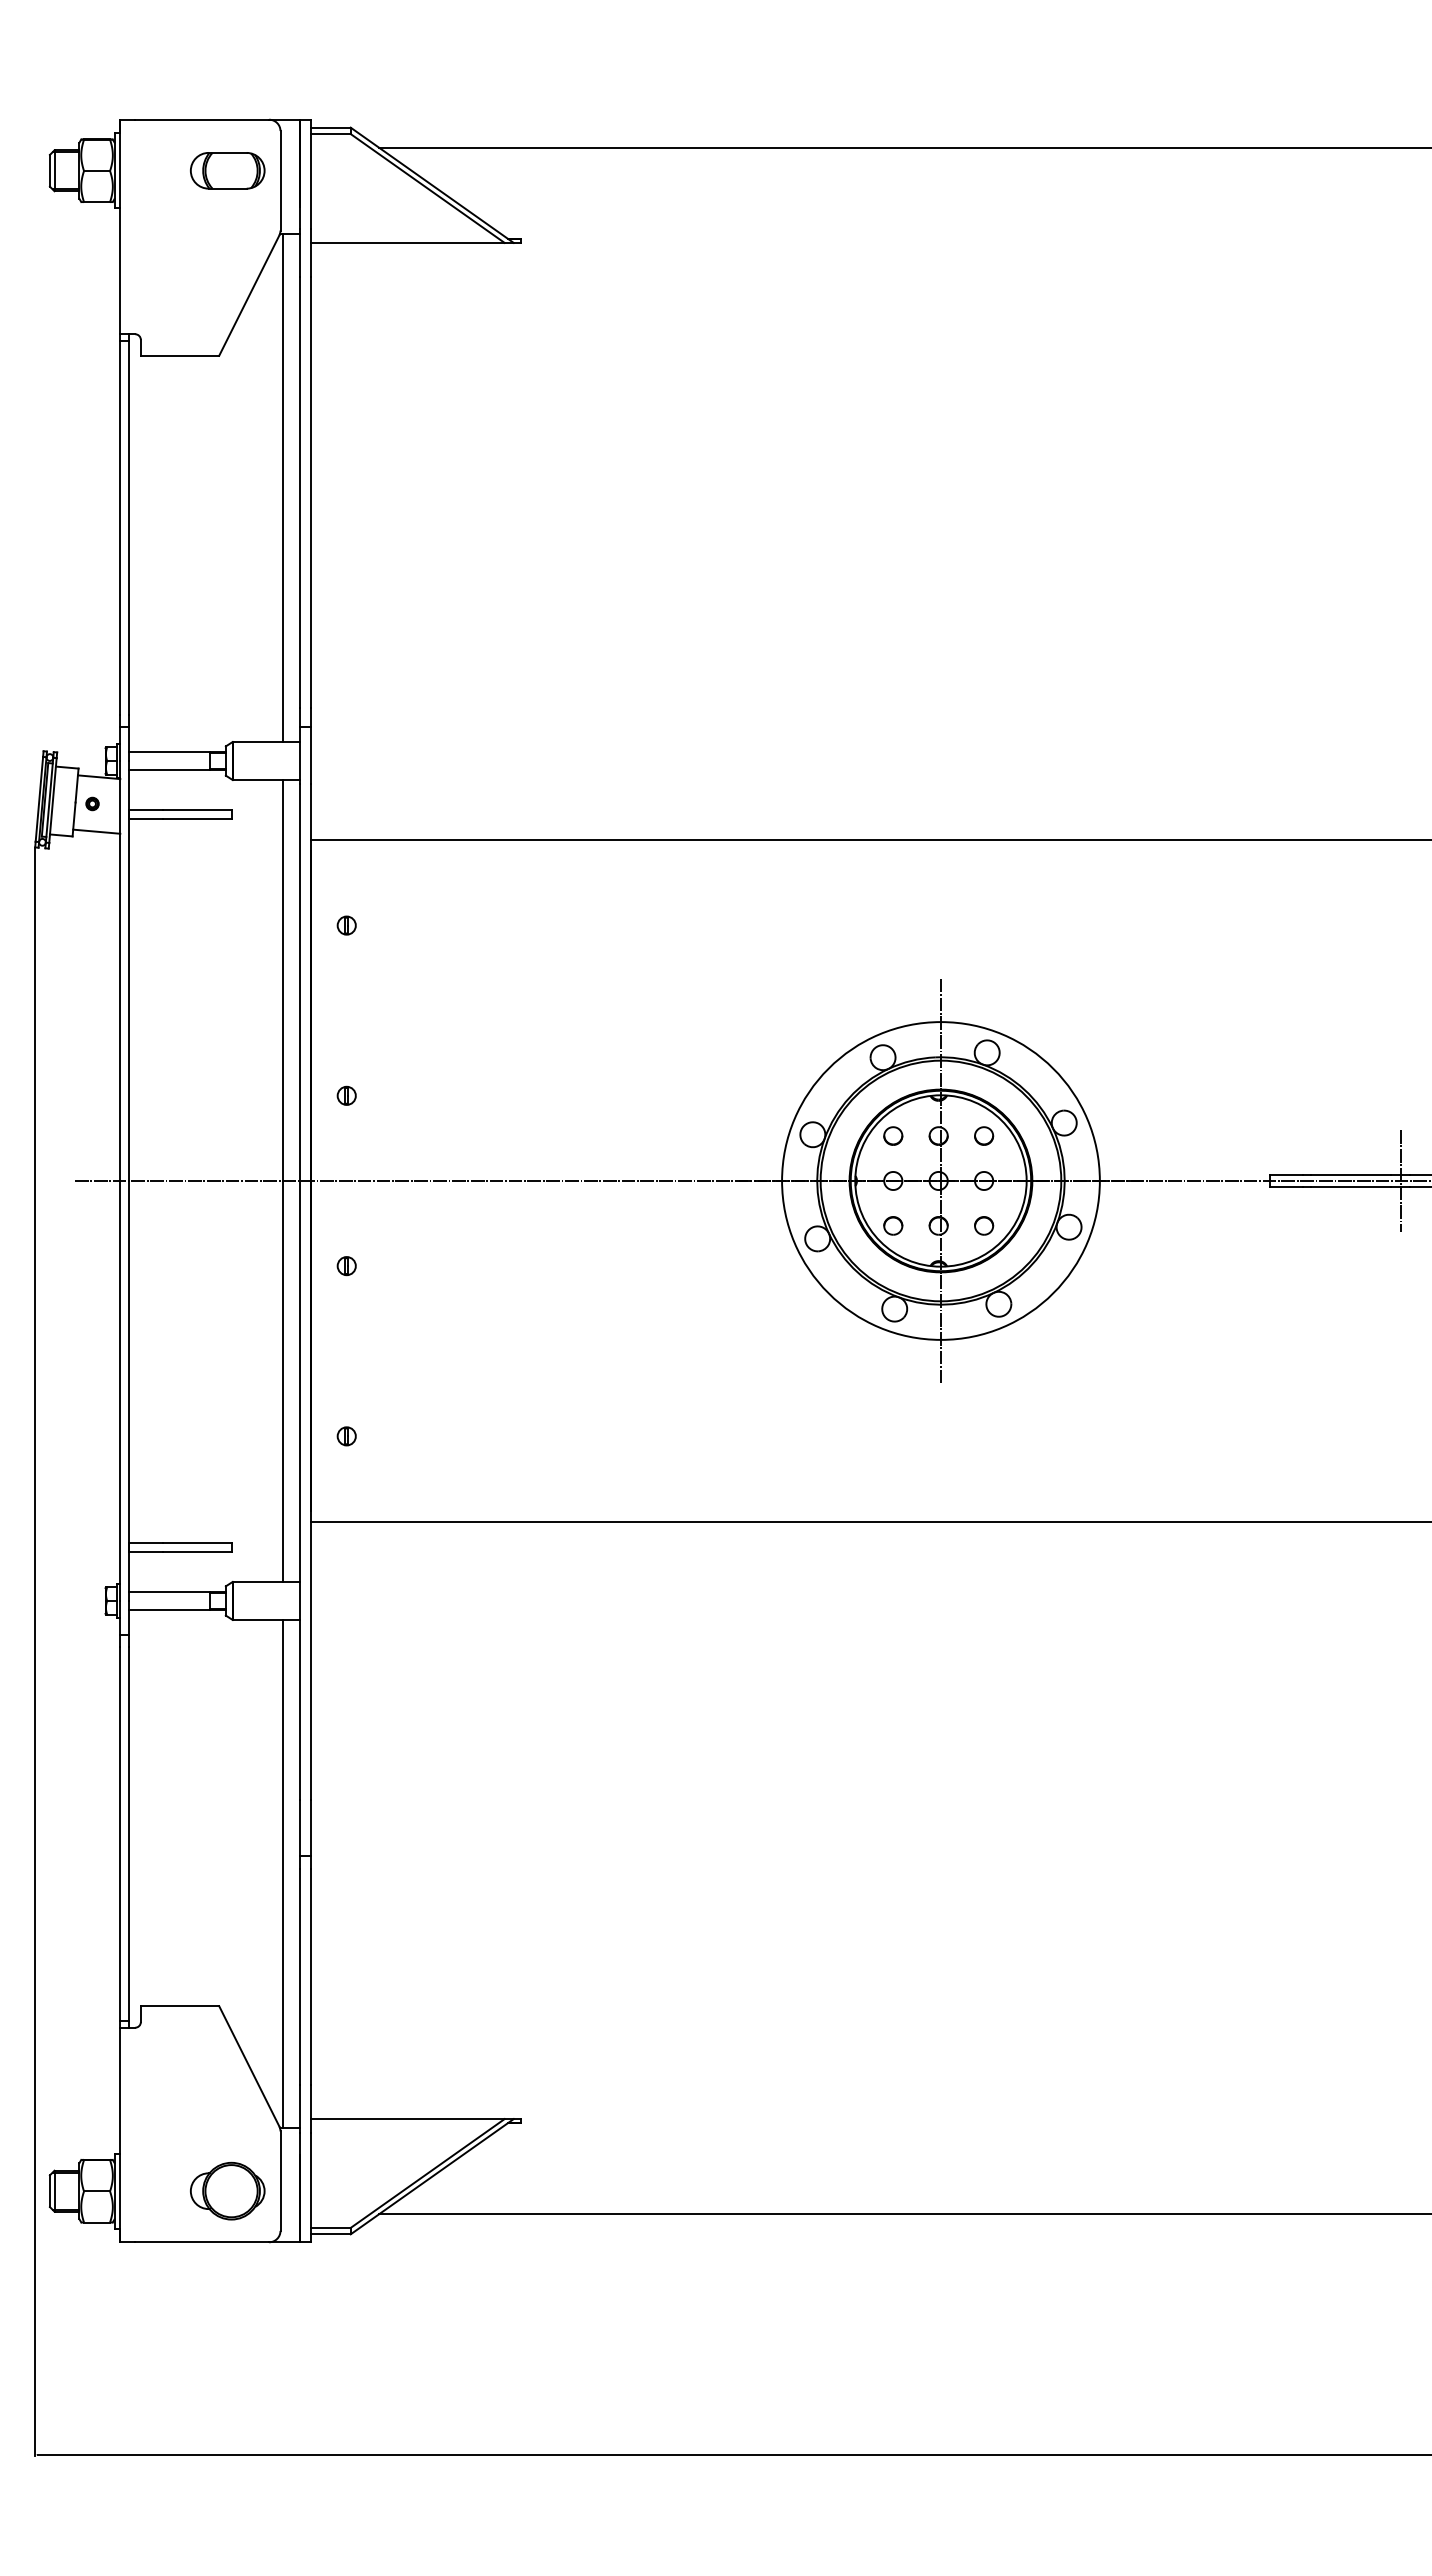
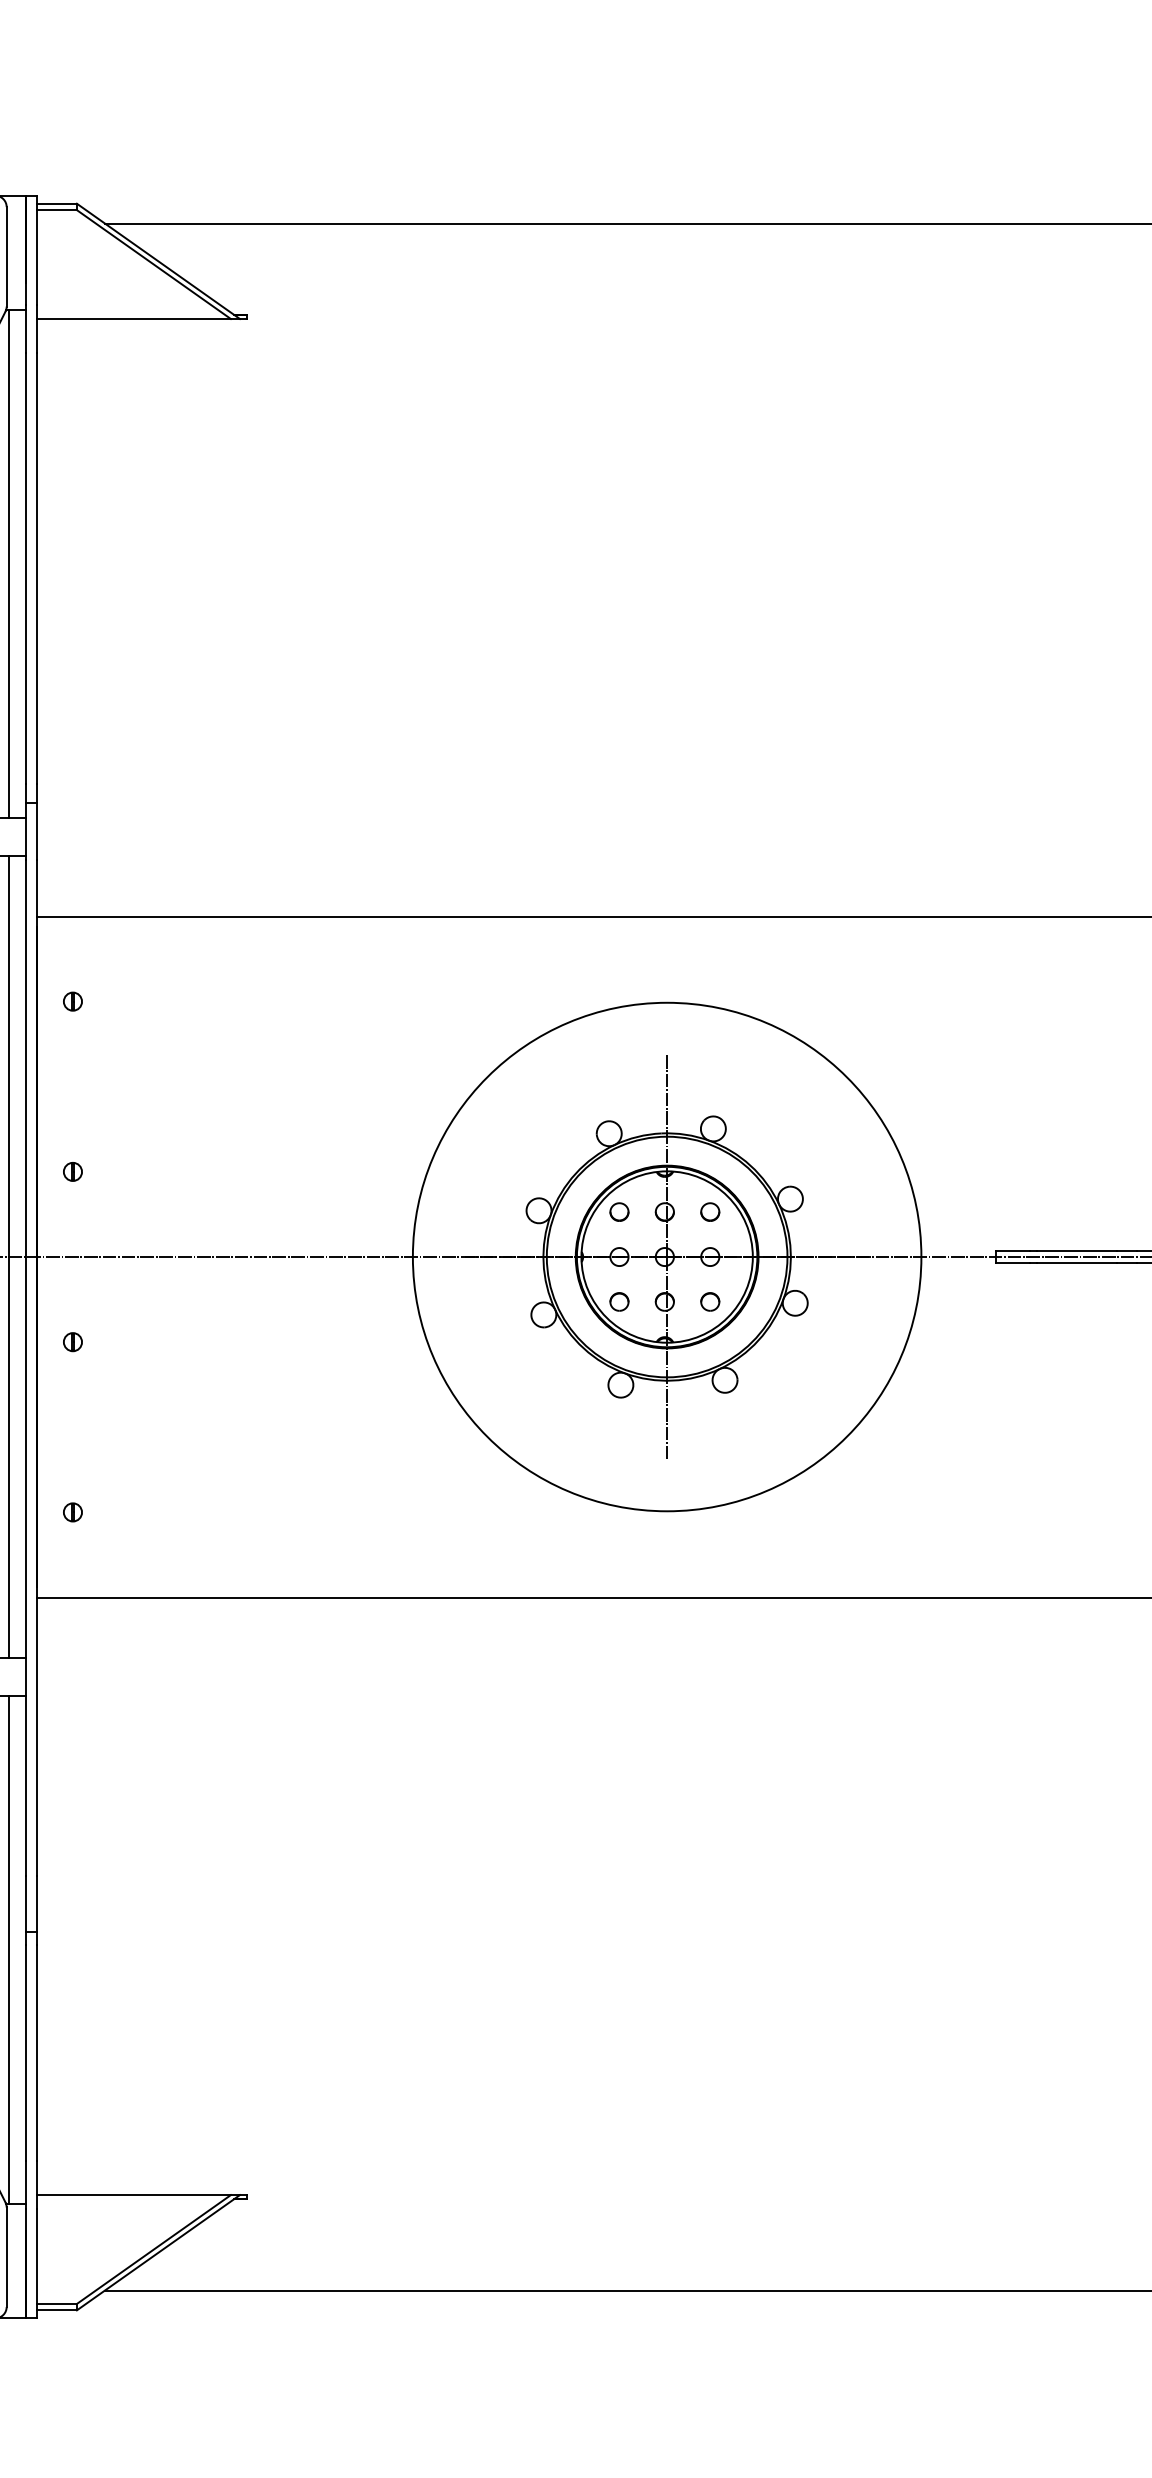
circle: (940, 1180) -> (666, 1256), size x1.6
line: (1400, 1180) -> (1126, 1256), removed

